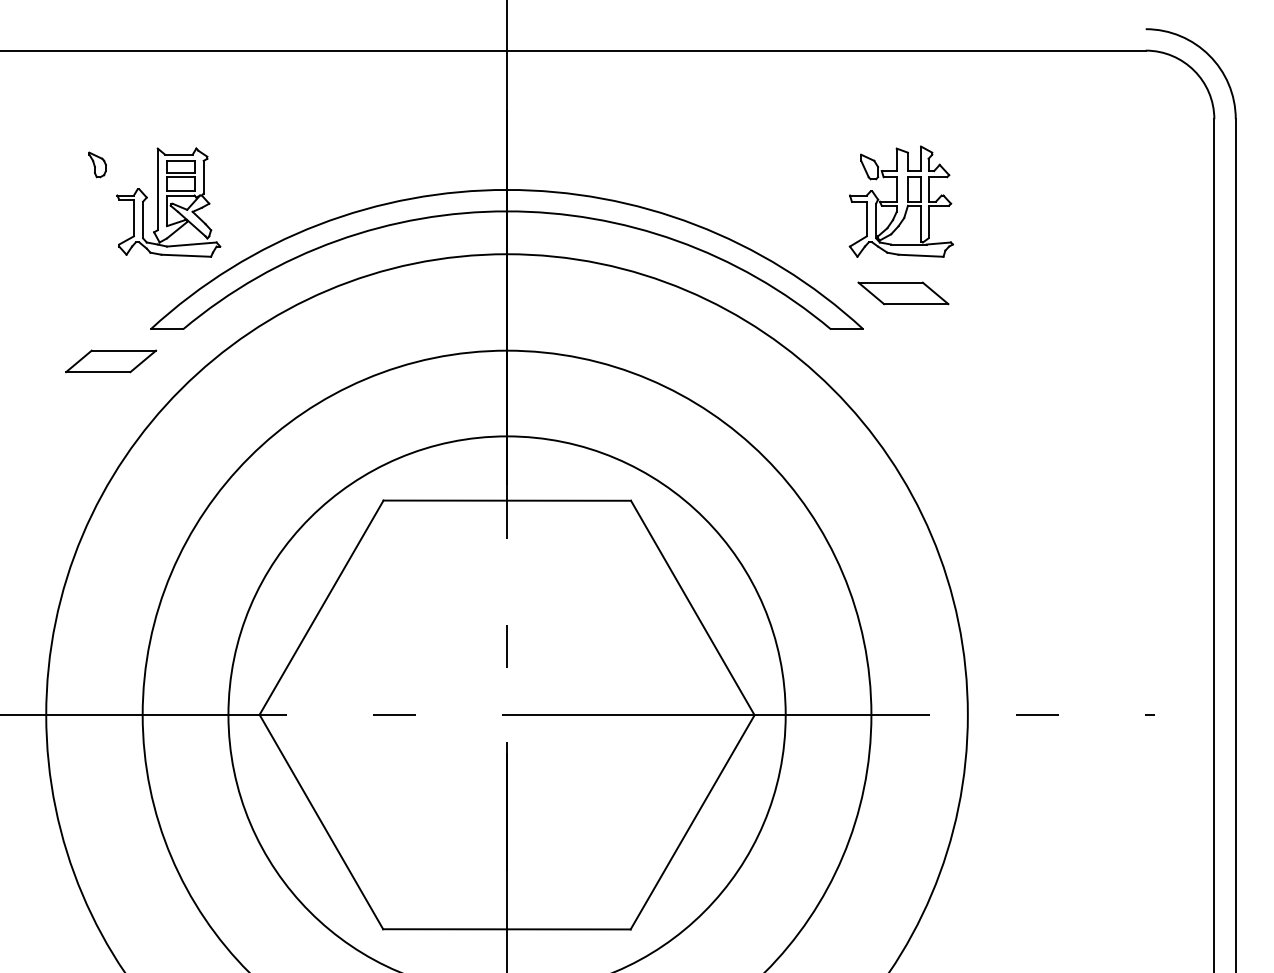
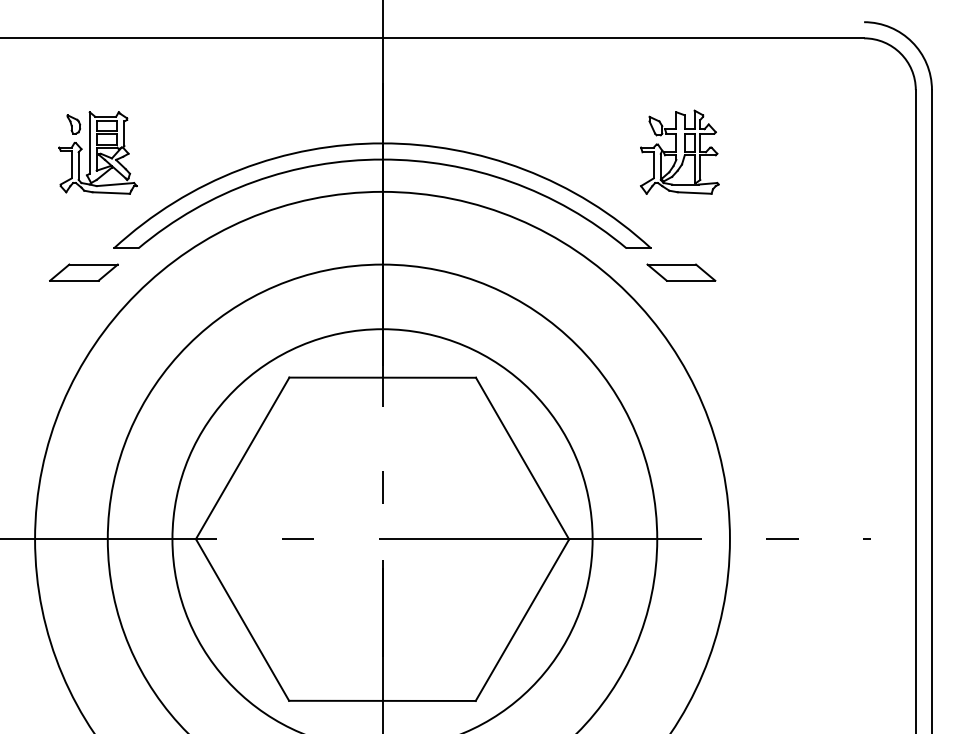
part: (168, 202) -> (97, 152), moved
part: (903, 293) -> (681, 272), moved

